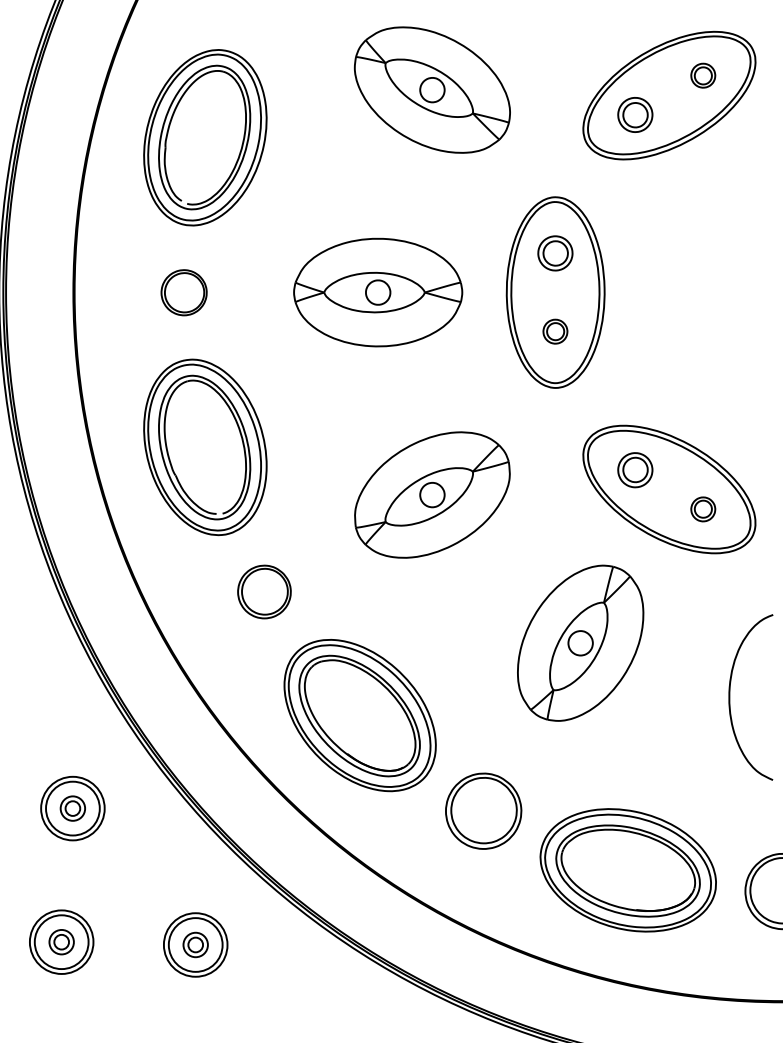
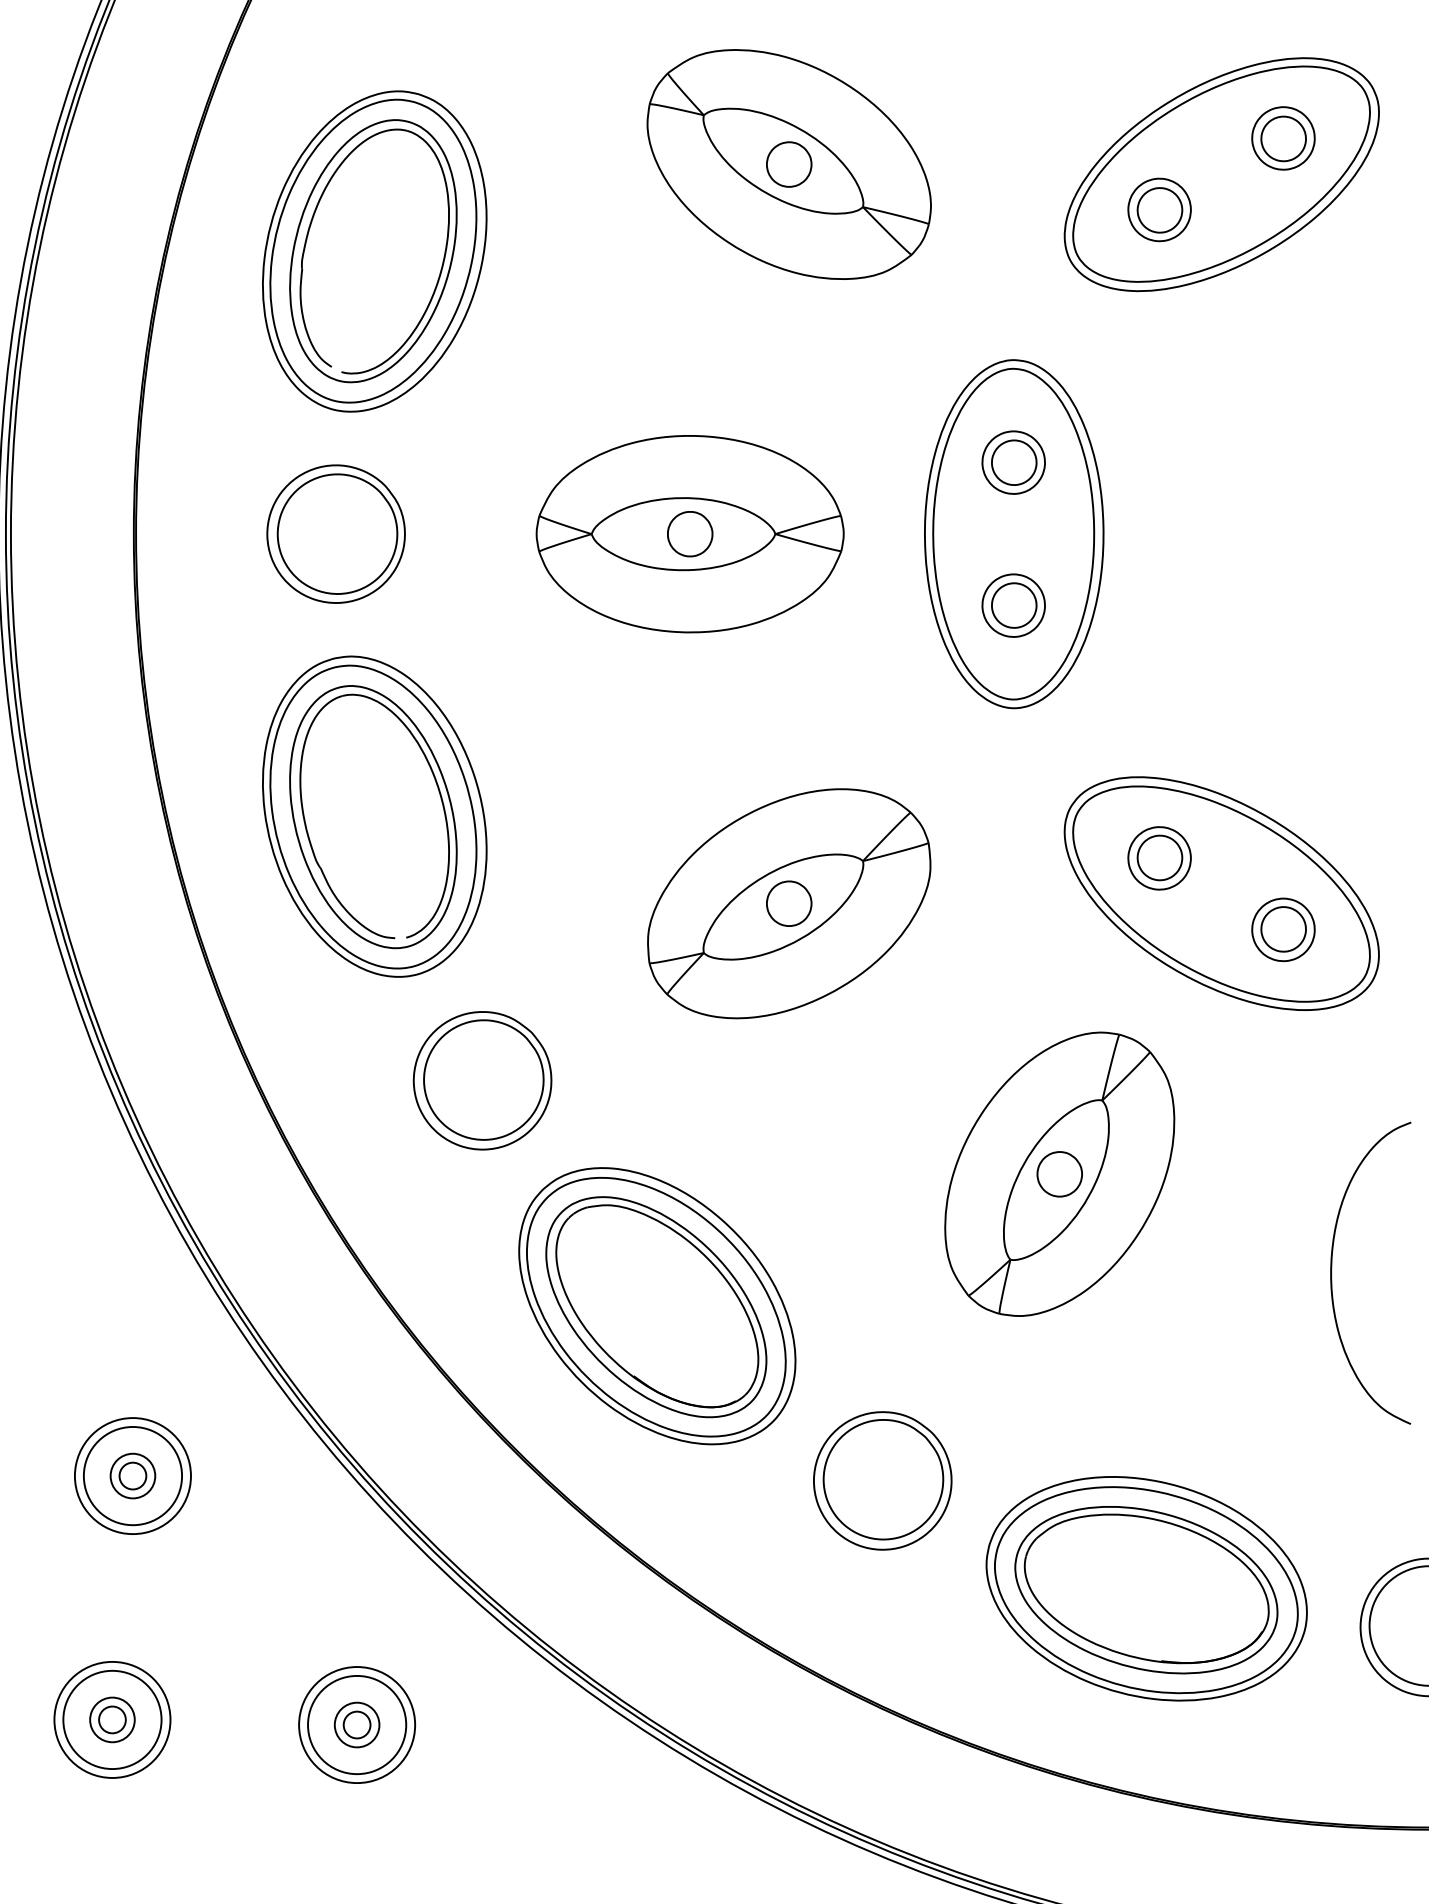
part: (703, 75) -> (1284, 137), size x1.43
part: (183, 292) -> (334, 533), size x1.67
part: (555, 331) -> (1013, 605), size x1.43
part: (703, 509) -> (1284, 930), size x1.43
part: (264, 591) -> (482, 1079), size x1.43

